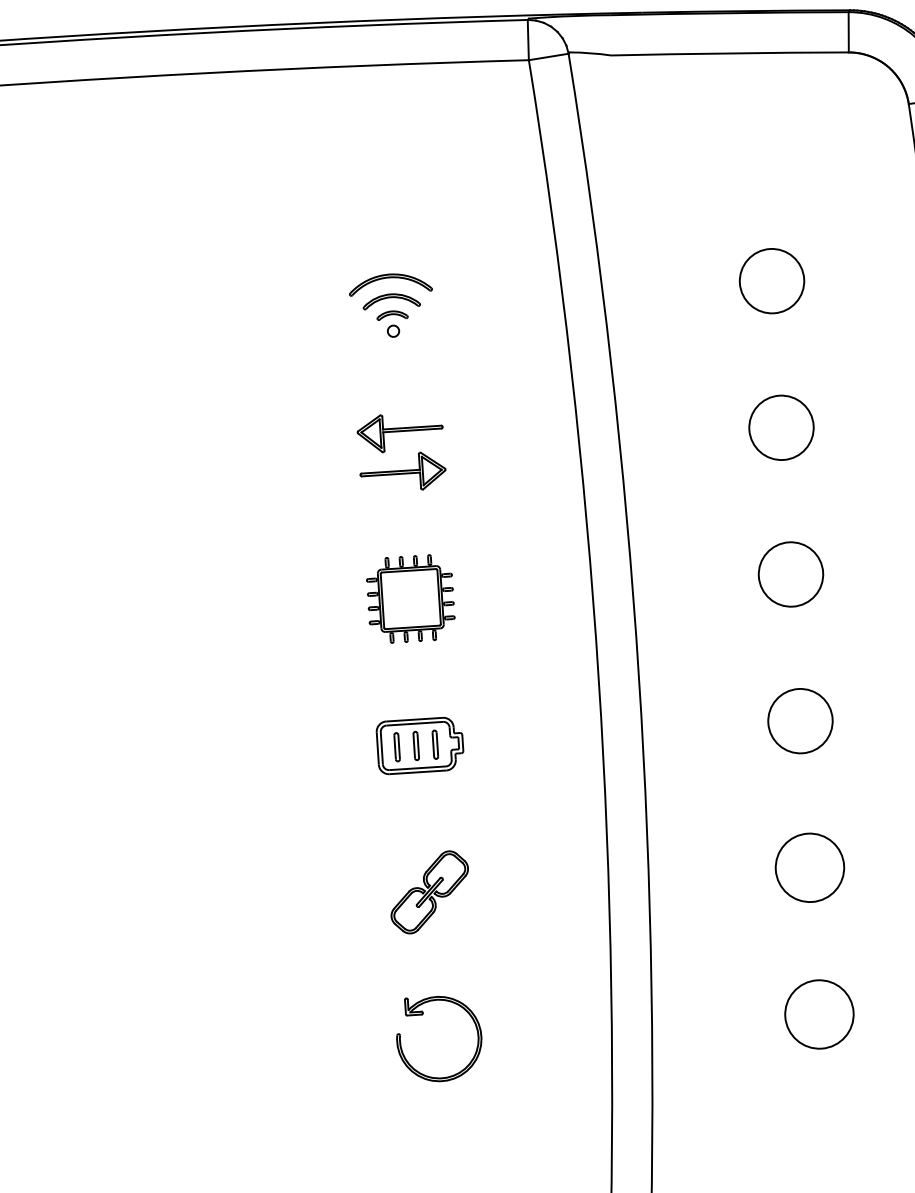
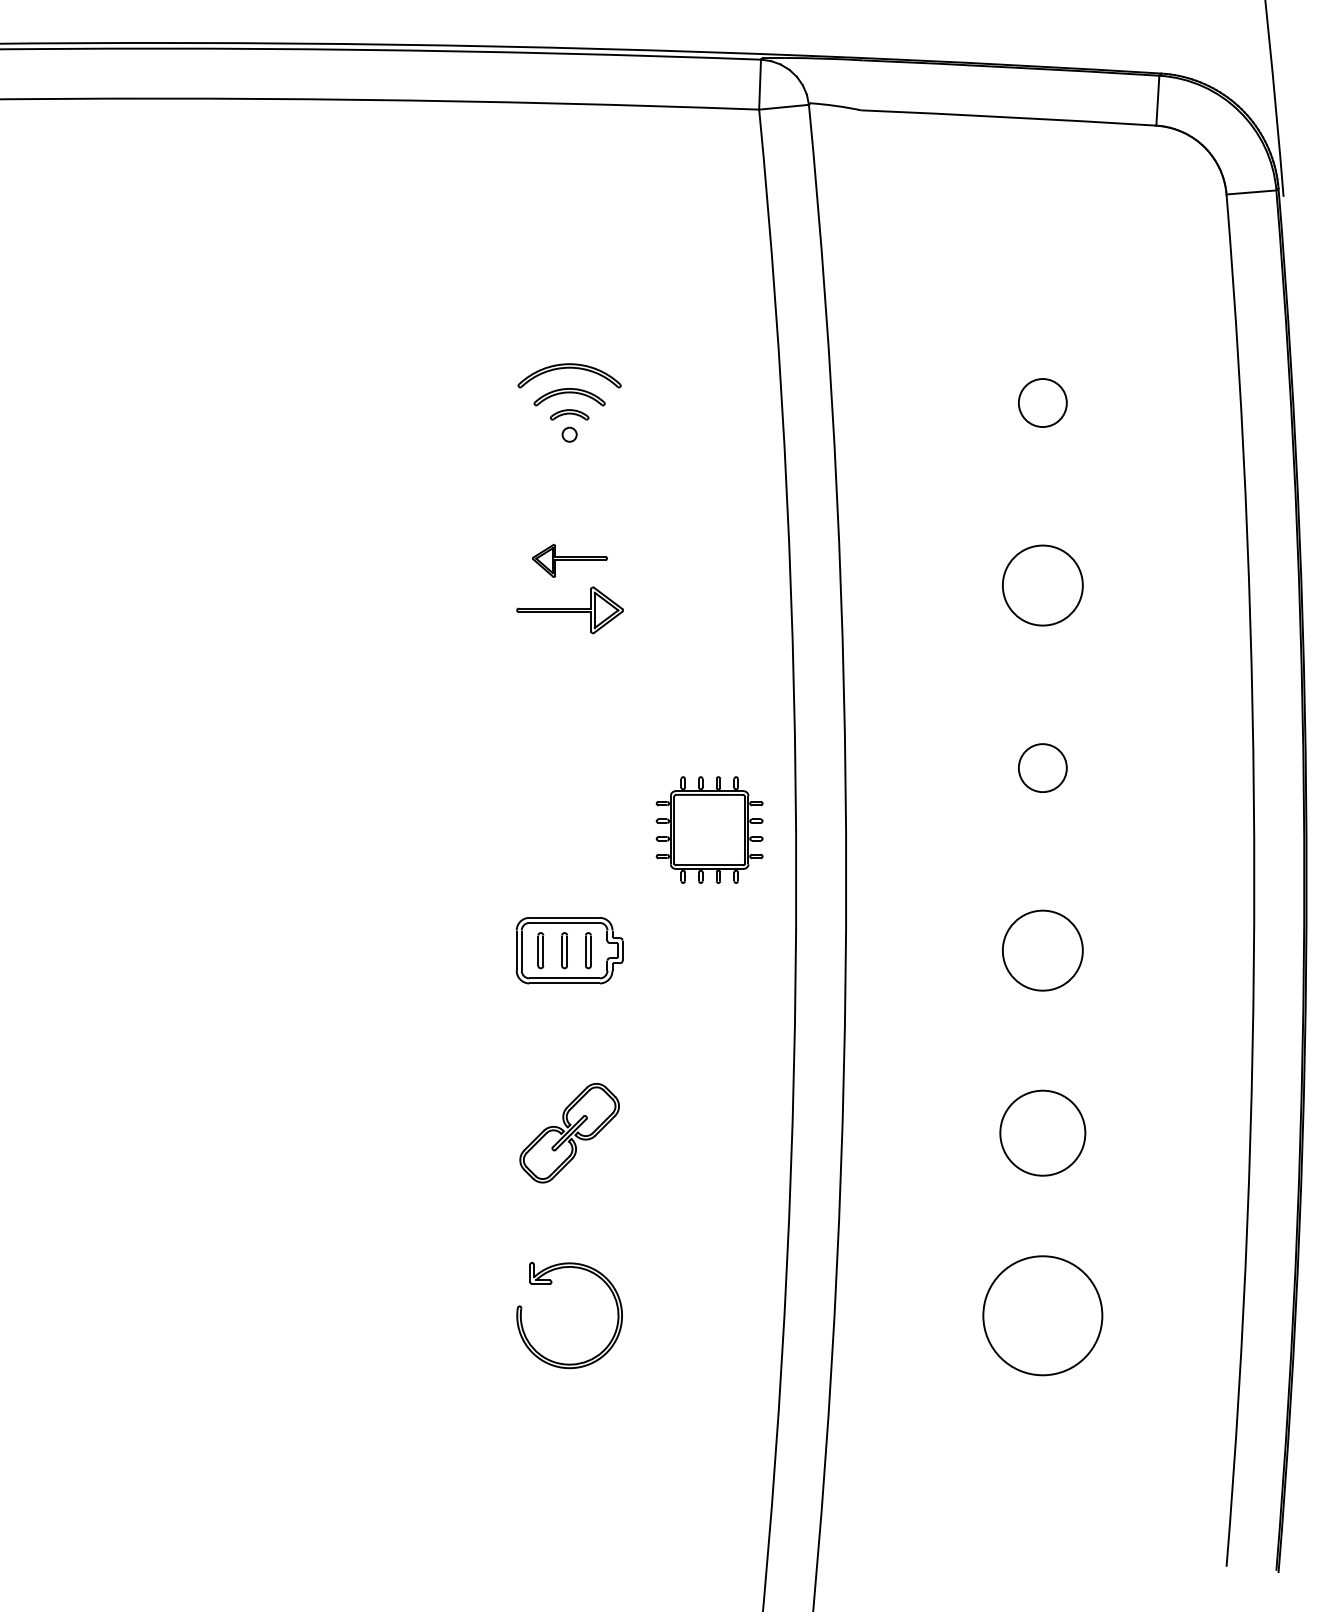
circle: (771, 281) -> (1042, 403), size x0.6
part: (399, 432) -> (569, 560), size x0.7
circle: (790, 574) -> (1042, 768), size x0.6
part: (410, 598) -> (709, 829), moved
circle: (819, 1014) -> (1042, 1315), size x1.4

